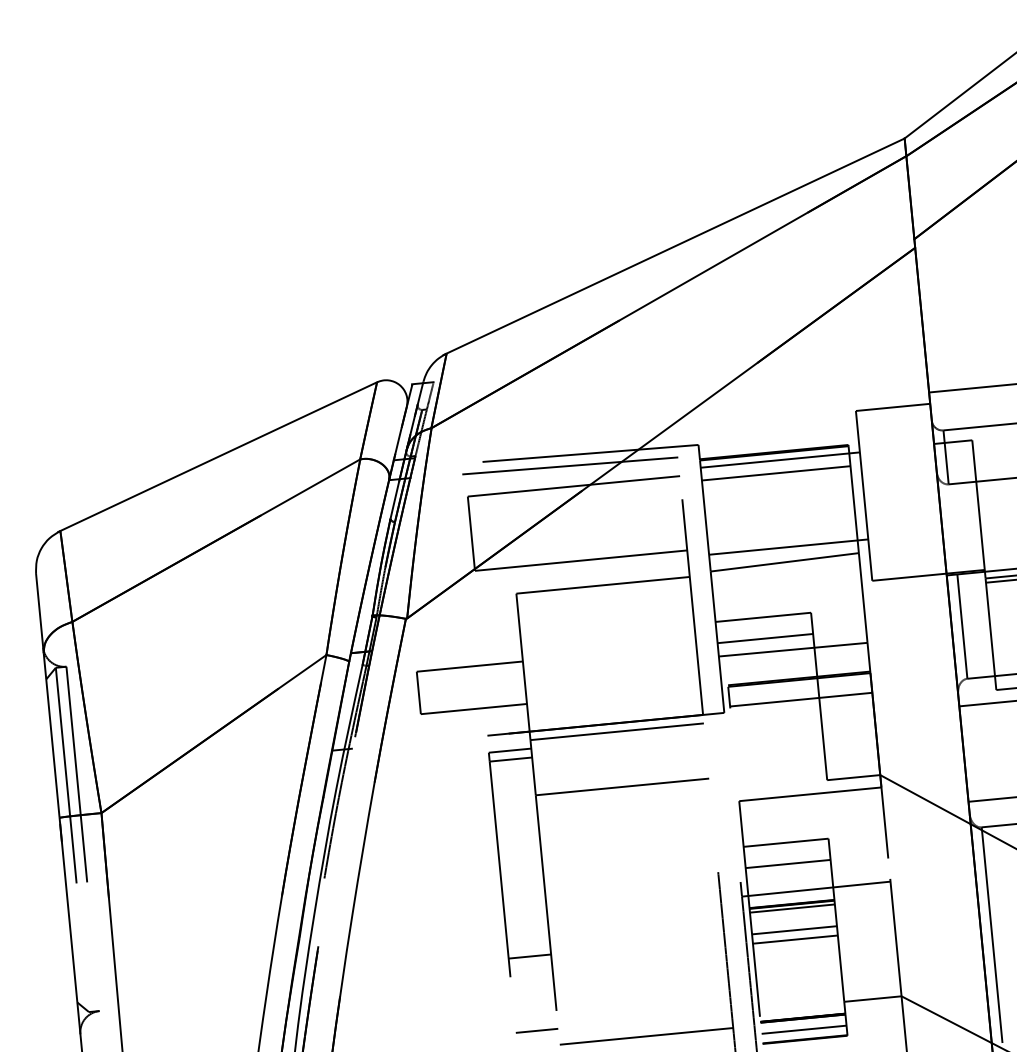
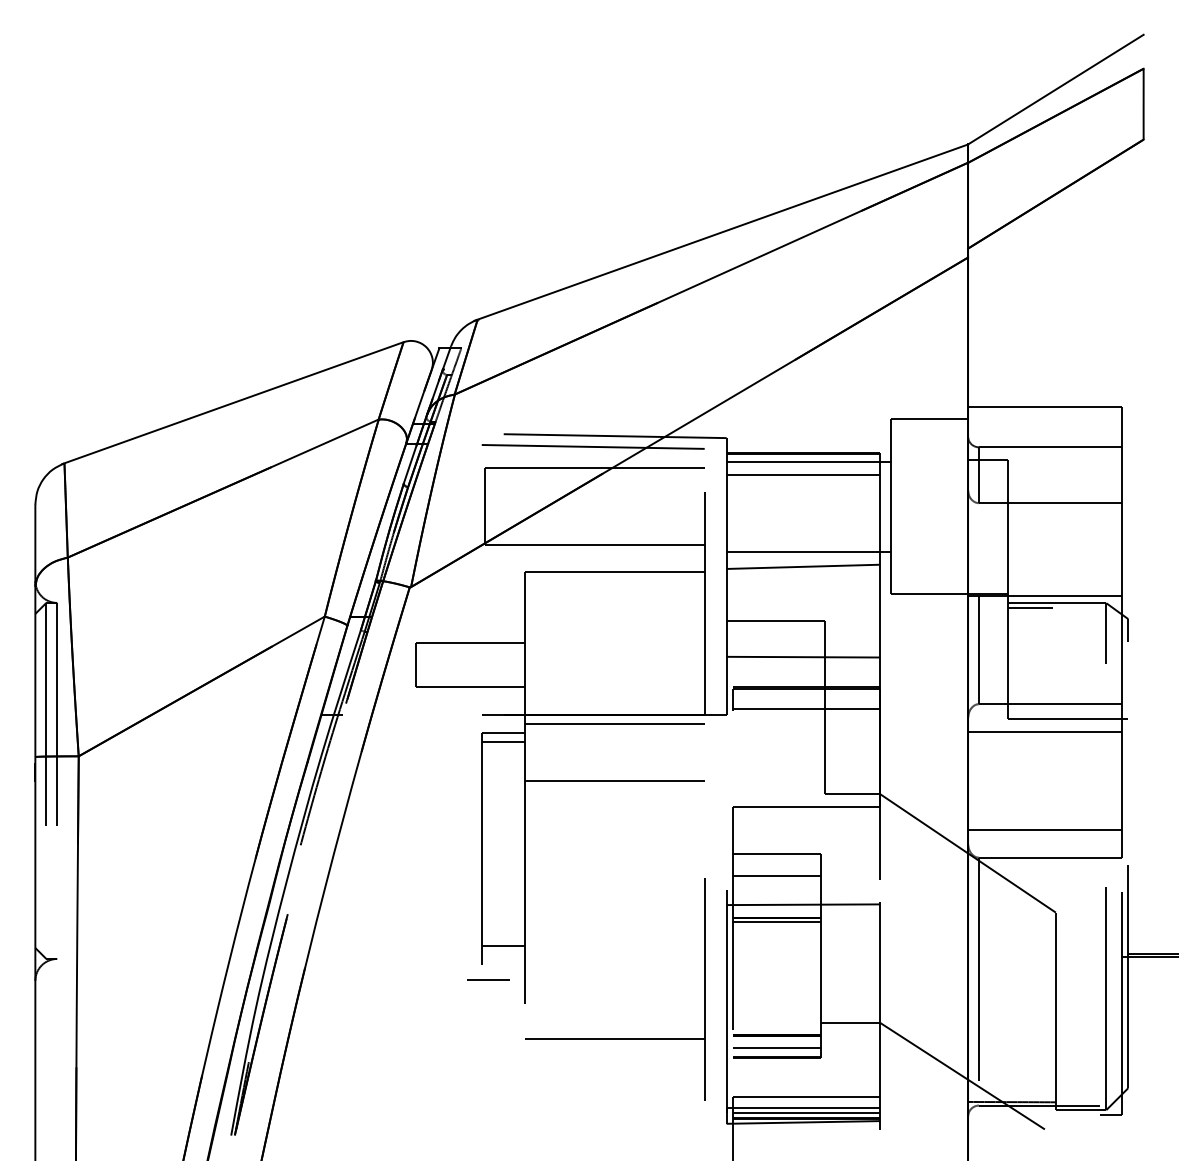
line: (764, 639) -> (775, 643), removed
line: (794, 930) -> (777, 944), removed
line: (795, 939) -> (777, 954), removed
line: (537, 1030) -> (488, 979), moved

